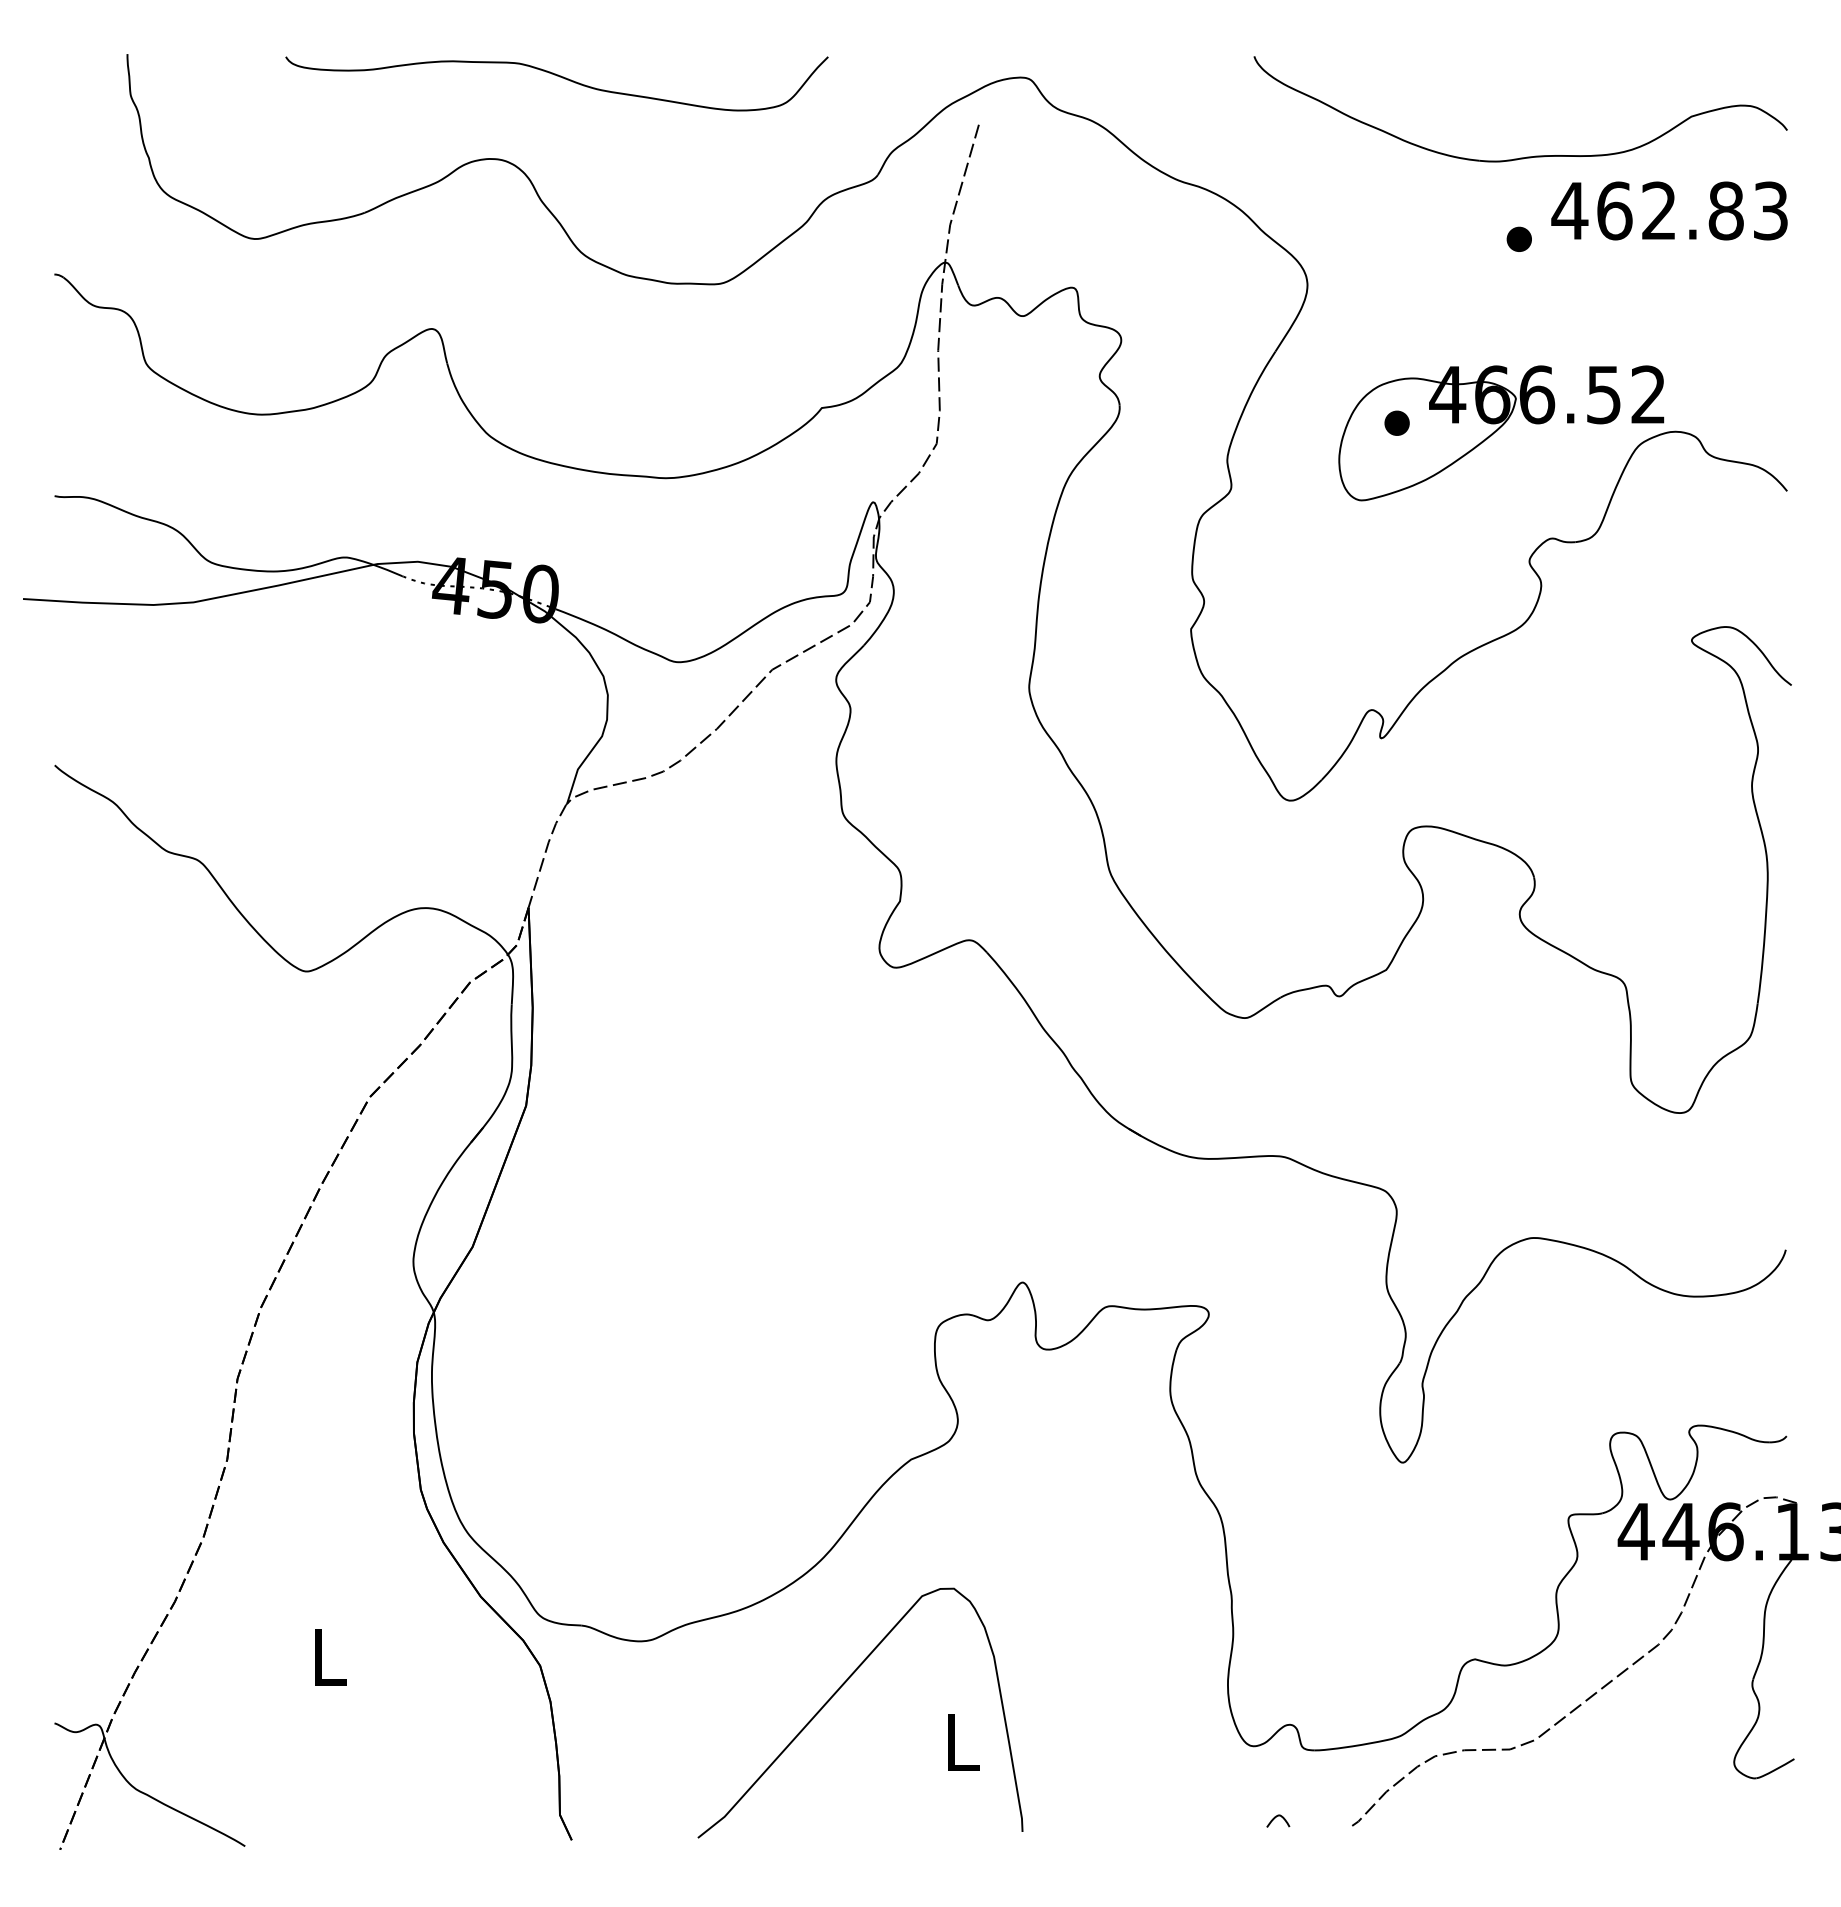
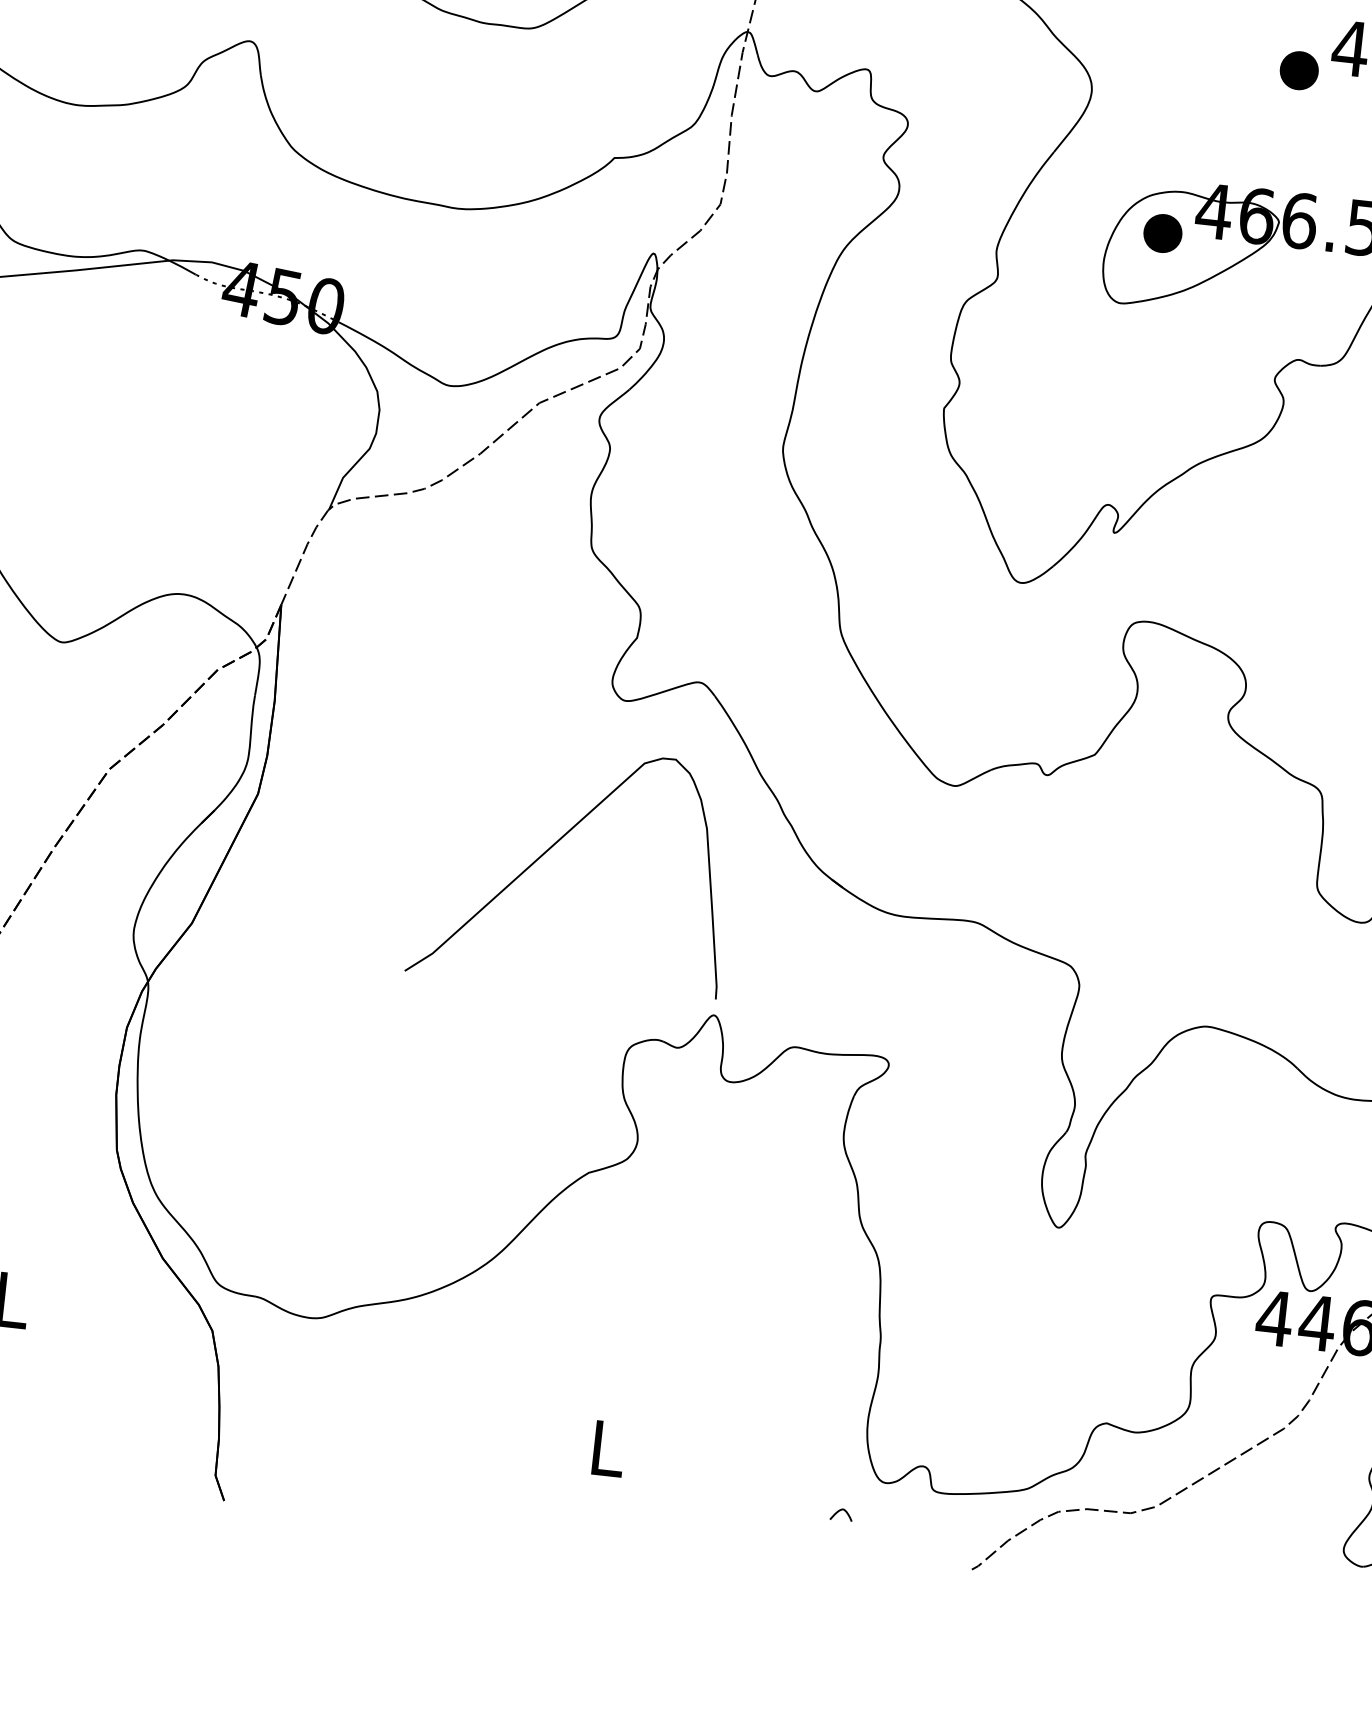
part: (1518, 238) -> (1298, 69), size x1.6
part: (1396, 422) -> (1162, 232), size x1.6
curve: (838, 1691) -> (554, 845), moved
curve: (1276, 1817) -> (840, 1511), moved

